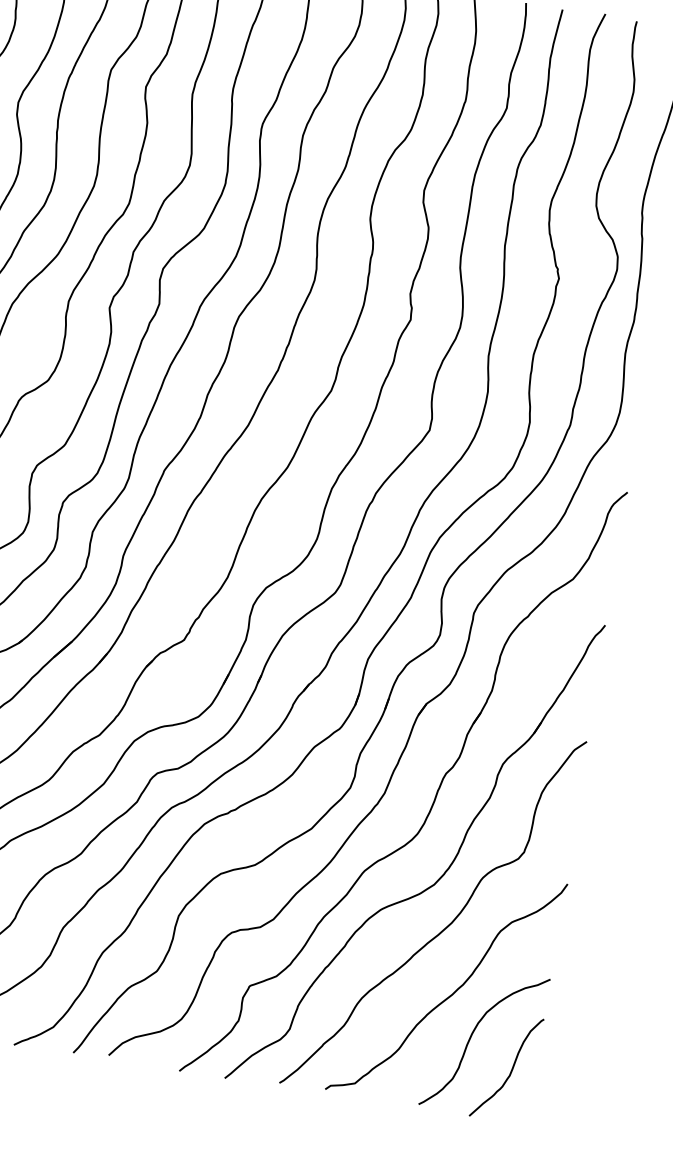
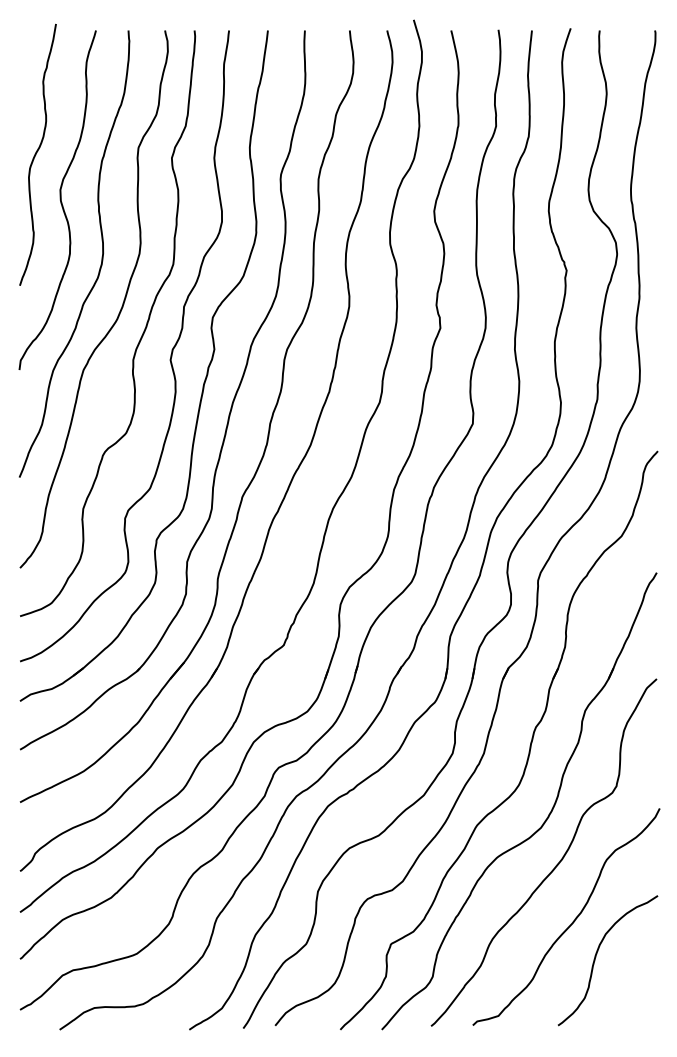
curve: (511, 1068) -> (635, 980), removed

